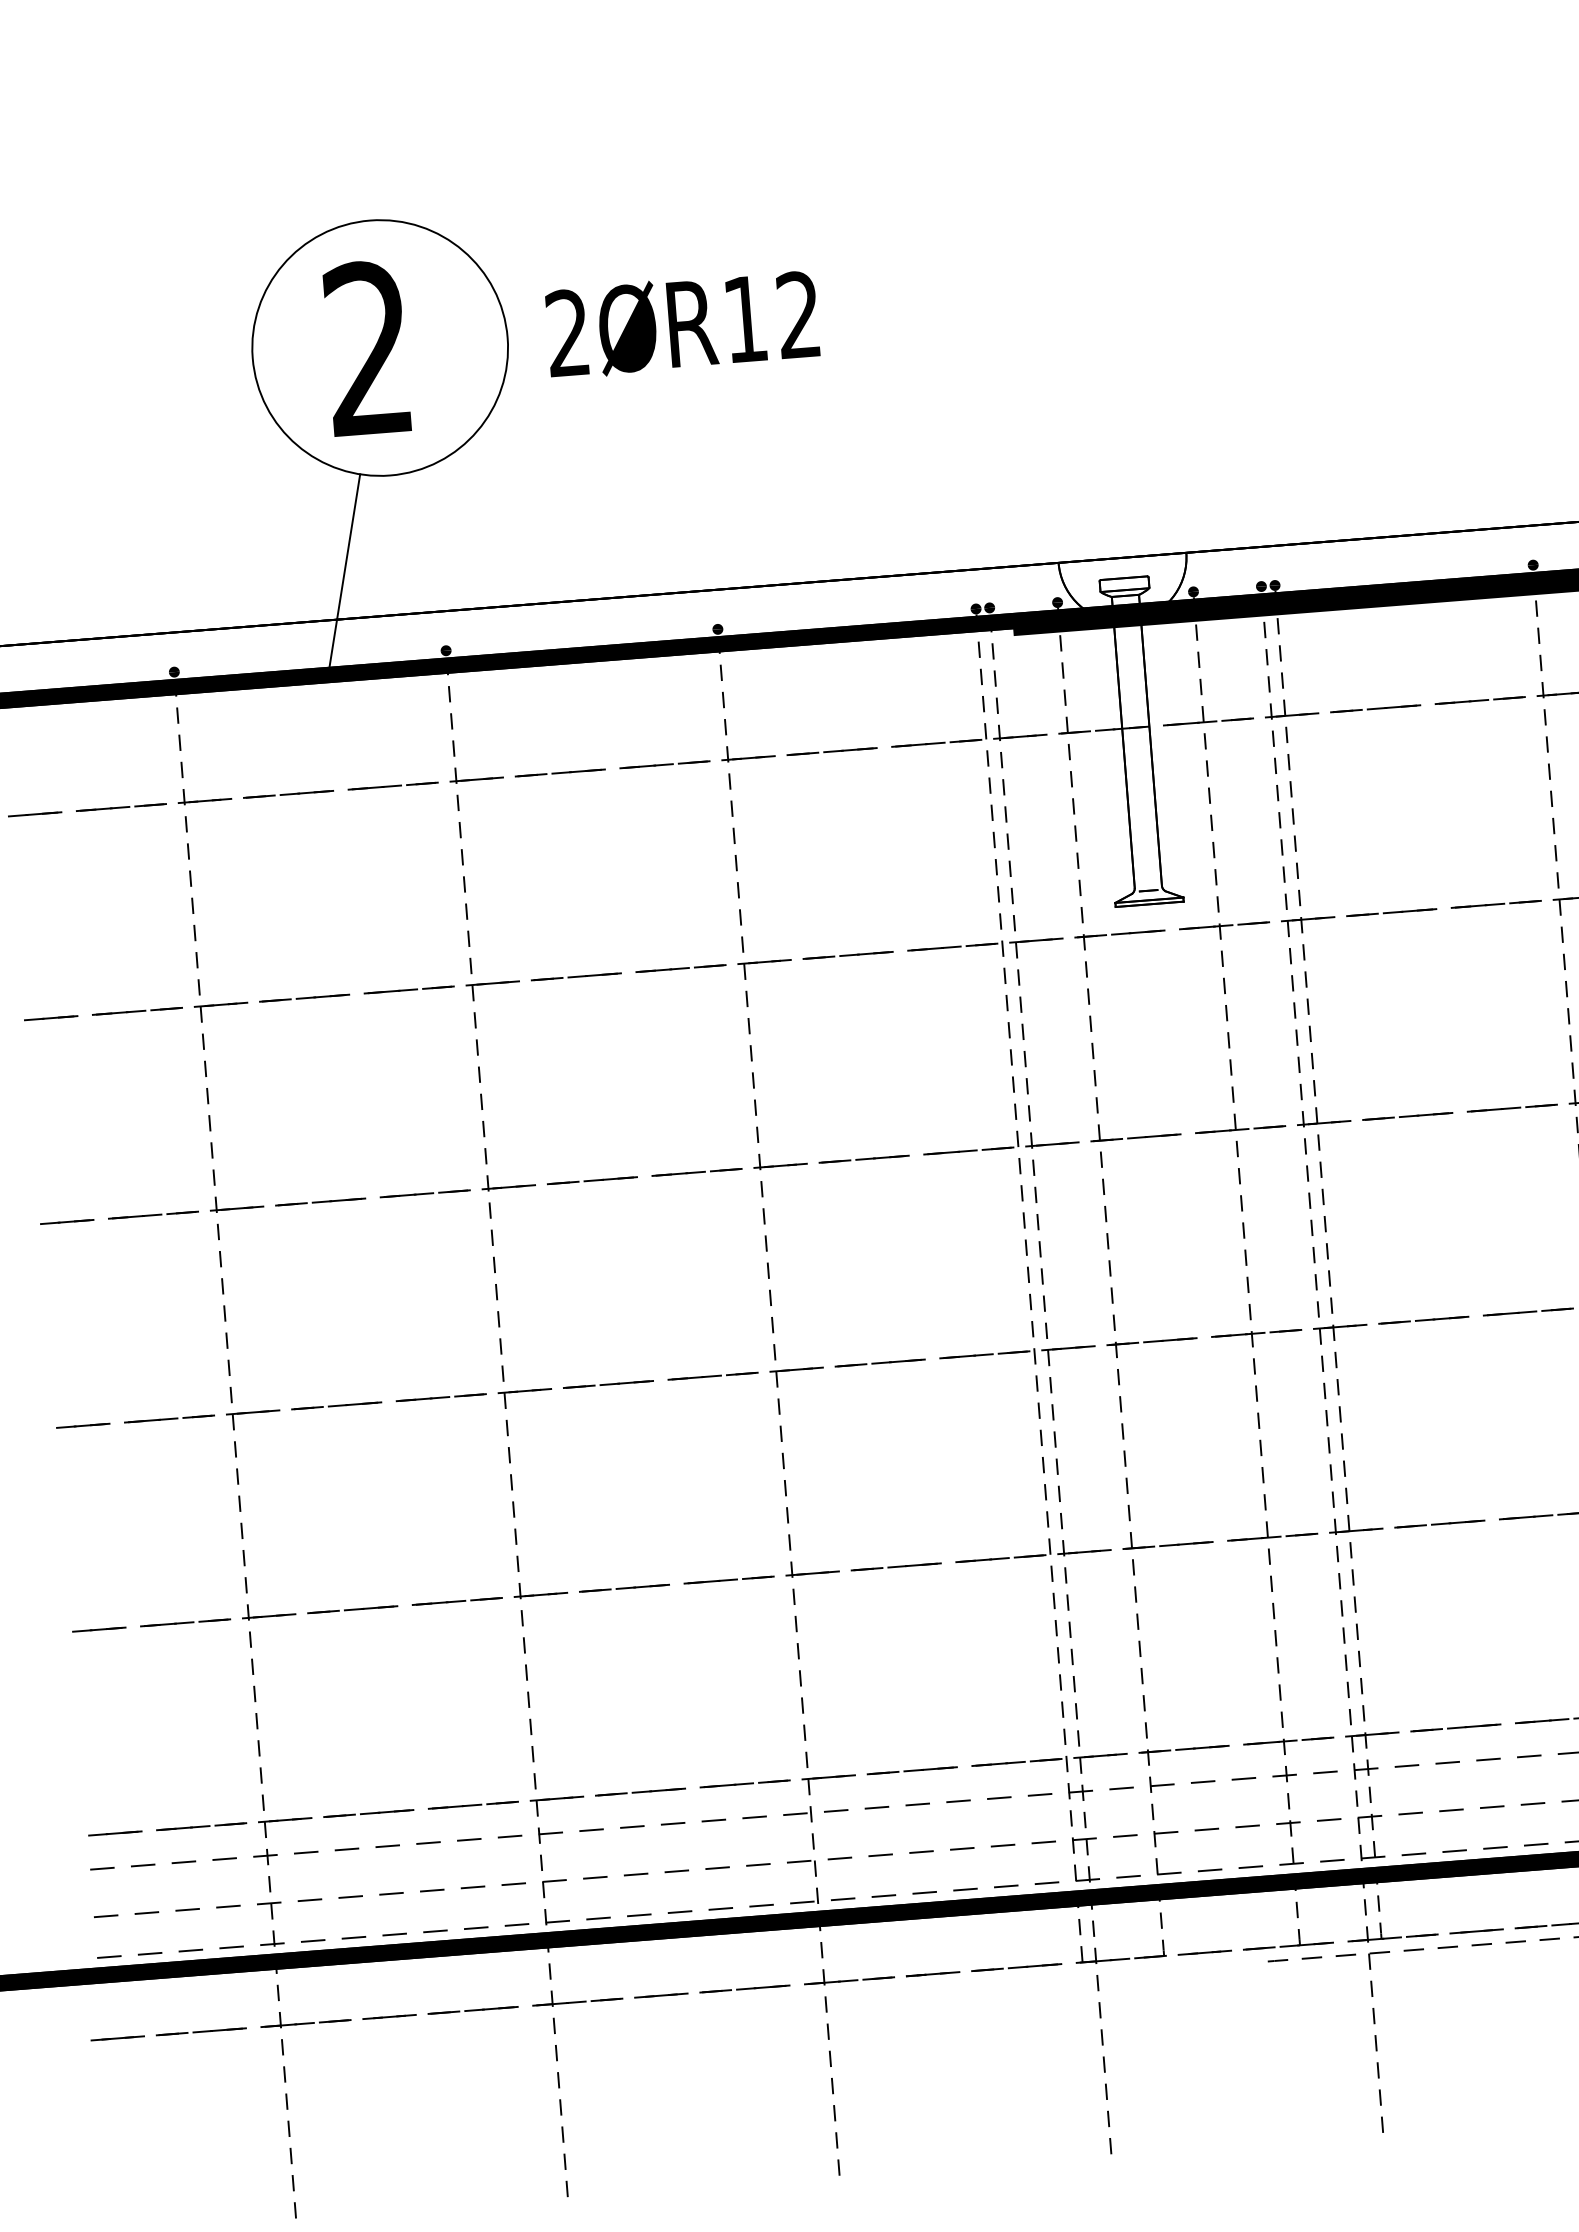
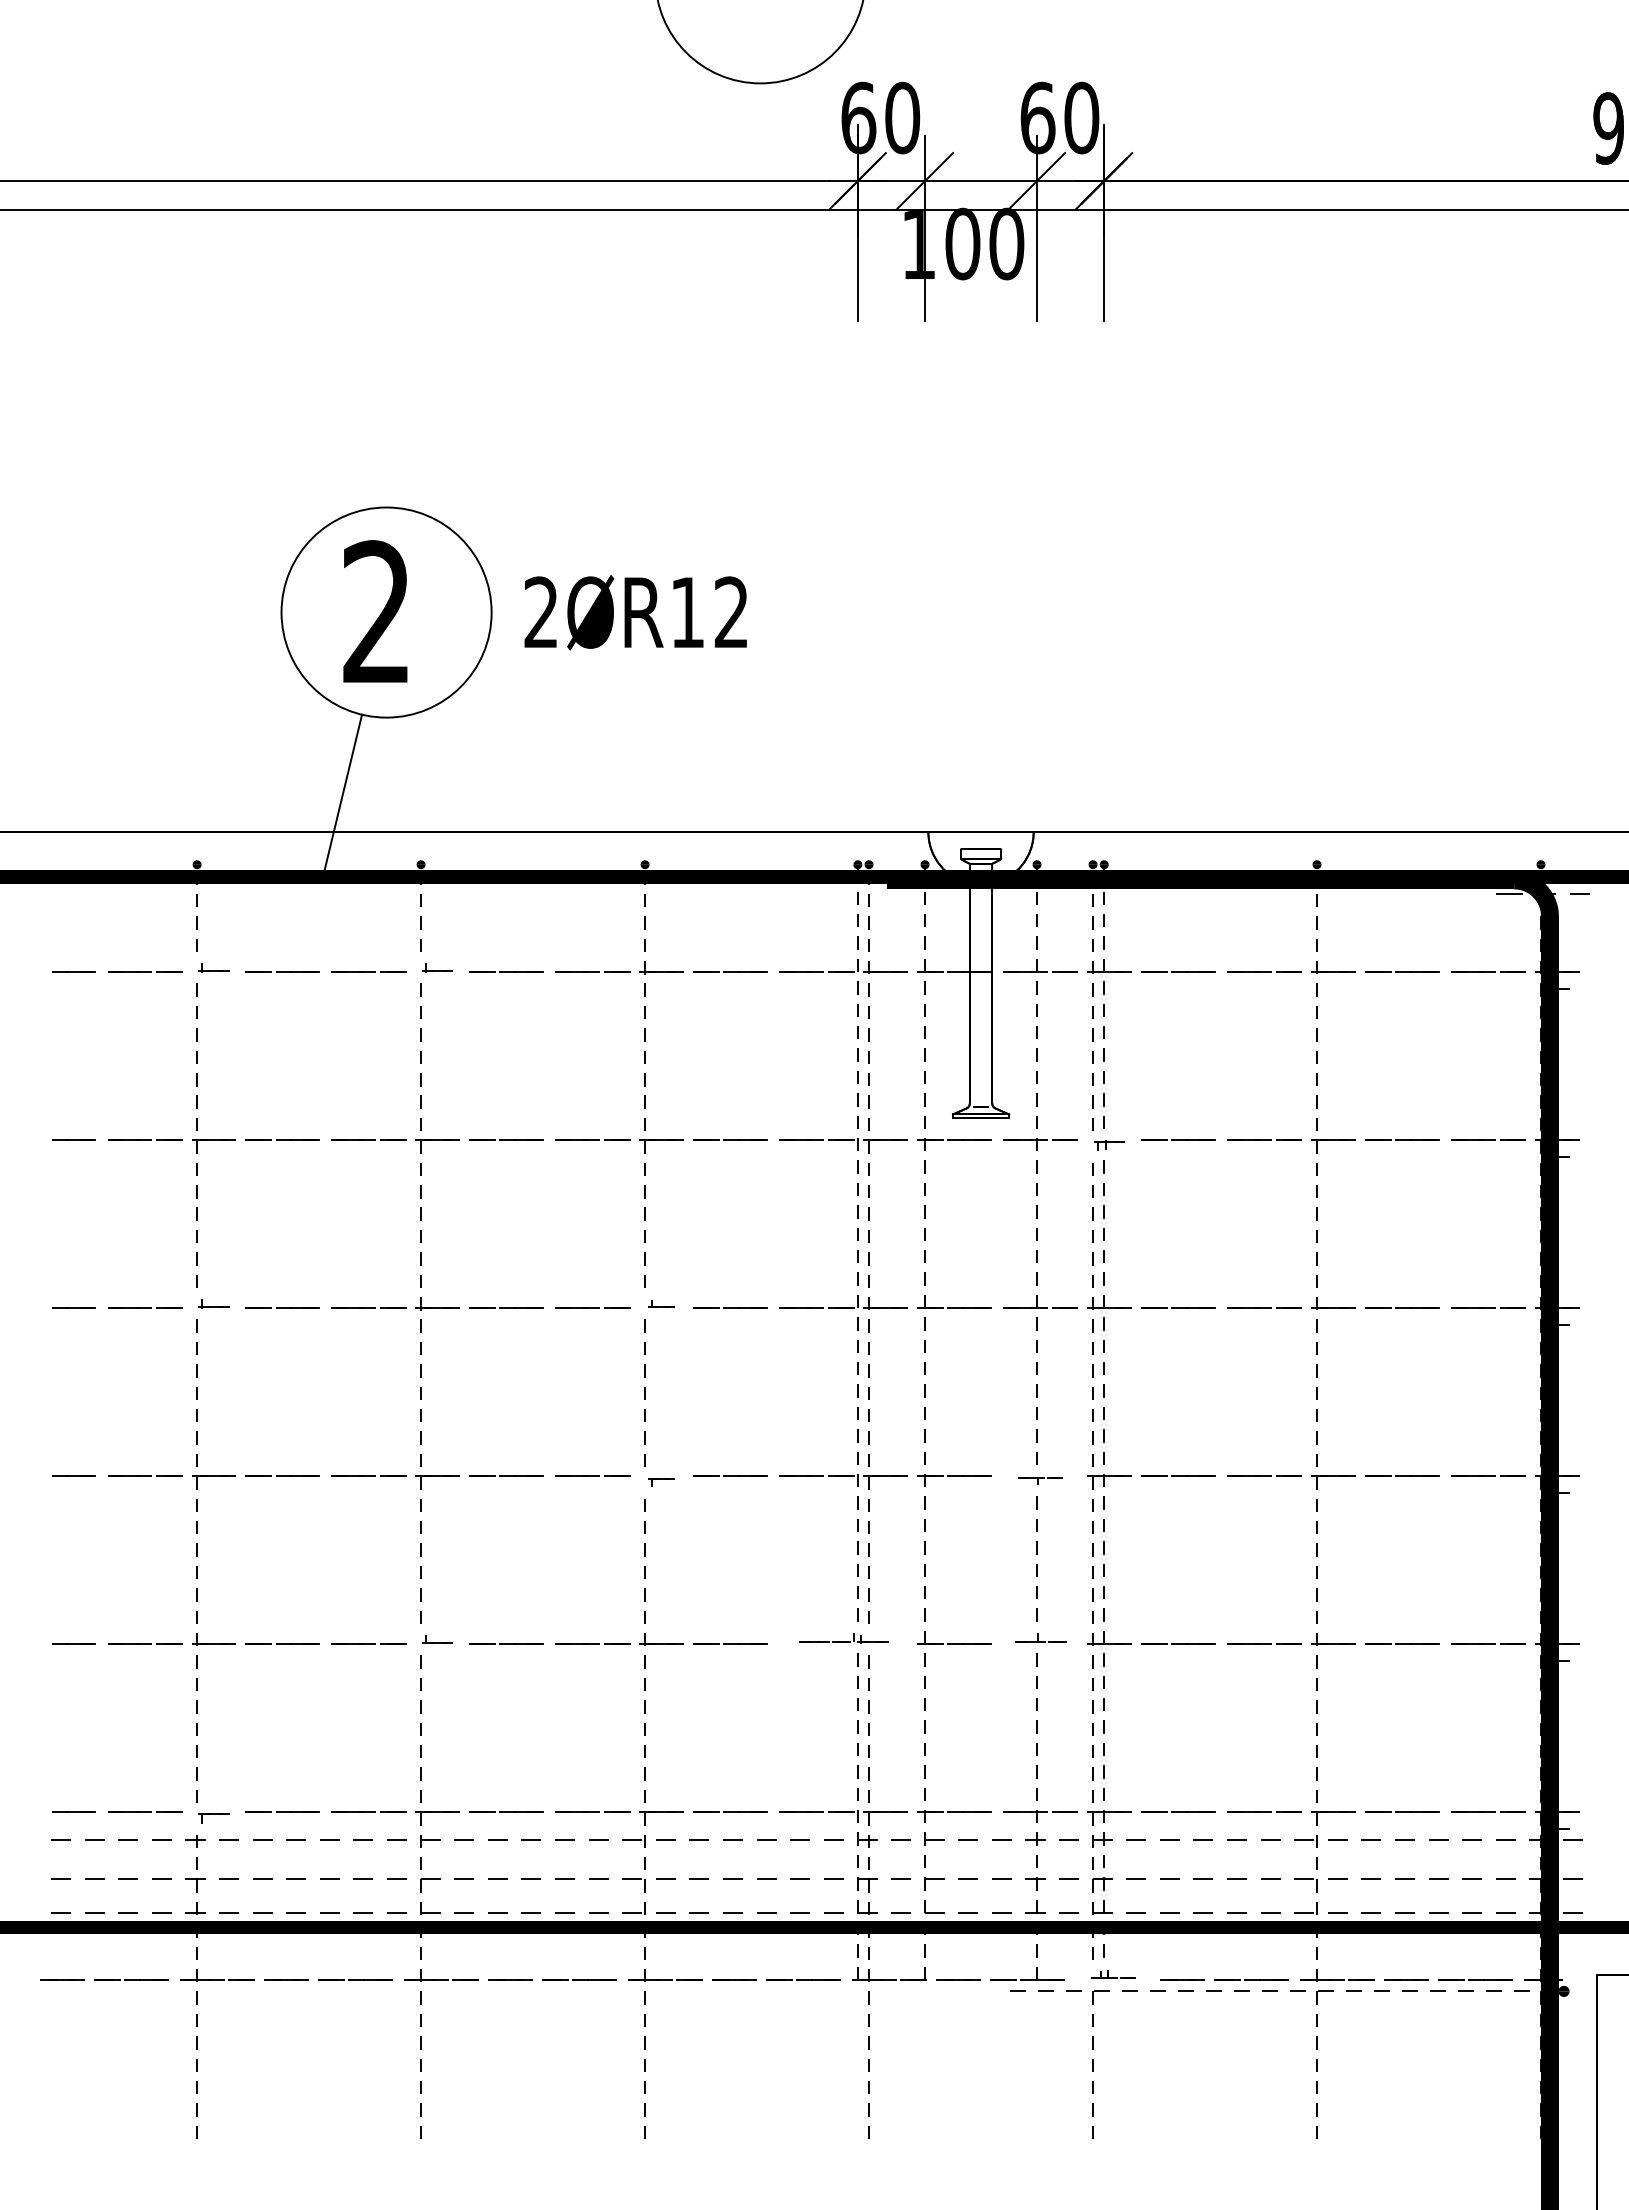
part: (475, 773) -> (437, 967), size x0.7
part: (204, 795) -> (213, 967), size x0.7
part: (1308, 925) -> (1109, 1145), size x0.7
part: (779, 1160) -> (661, 1303), size x0.6
part: (236, 1202) -> (213, 1303), size x0.7
part: (1256, 1338) -> (1040, 1480), size x0.6
part: (796, 1377) -> (661, 1482), size x0.6
part: (1271, 1529) -> (1040, 1637), size x0.7
part: (1032, 1549) -> (843, 1638), size x0.7
part: (540, 1589) -> (437, 1639), size x0.7
part: (285, 1827) -> (213, 1818), size x0.7
part: (1392, 1931) -> (1113, 1974), size x0.6

